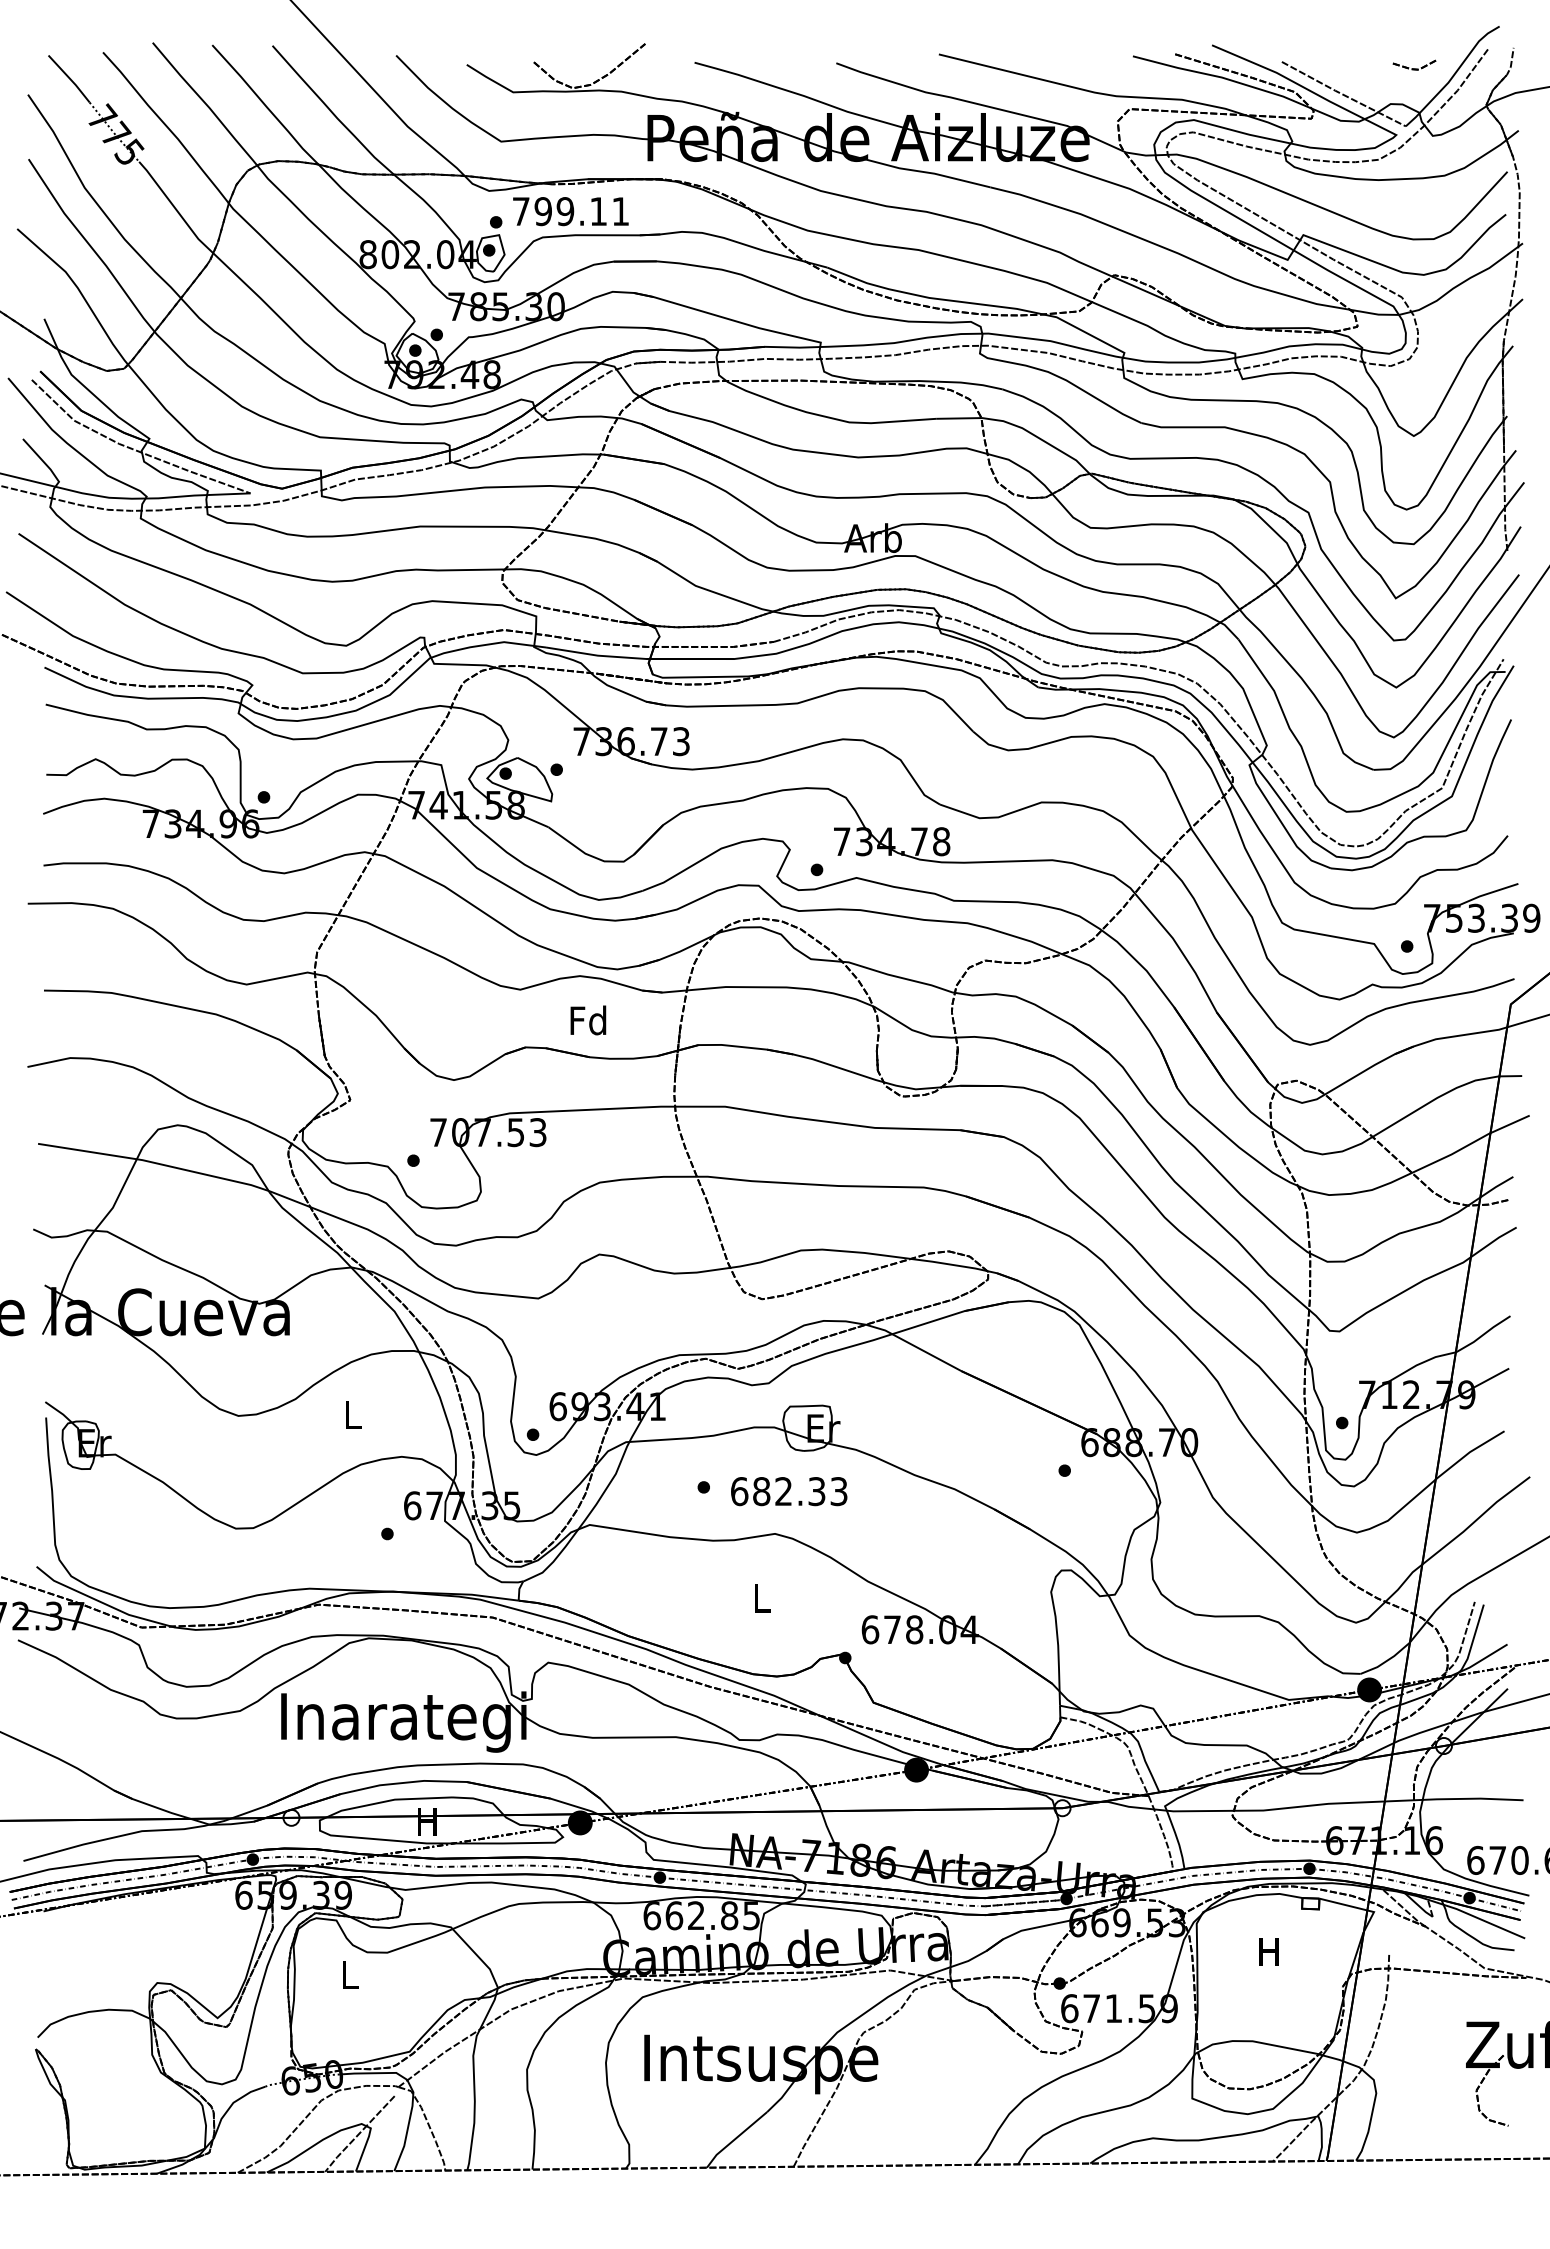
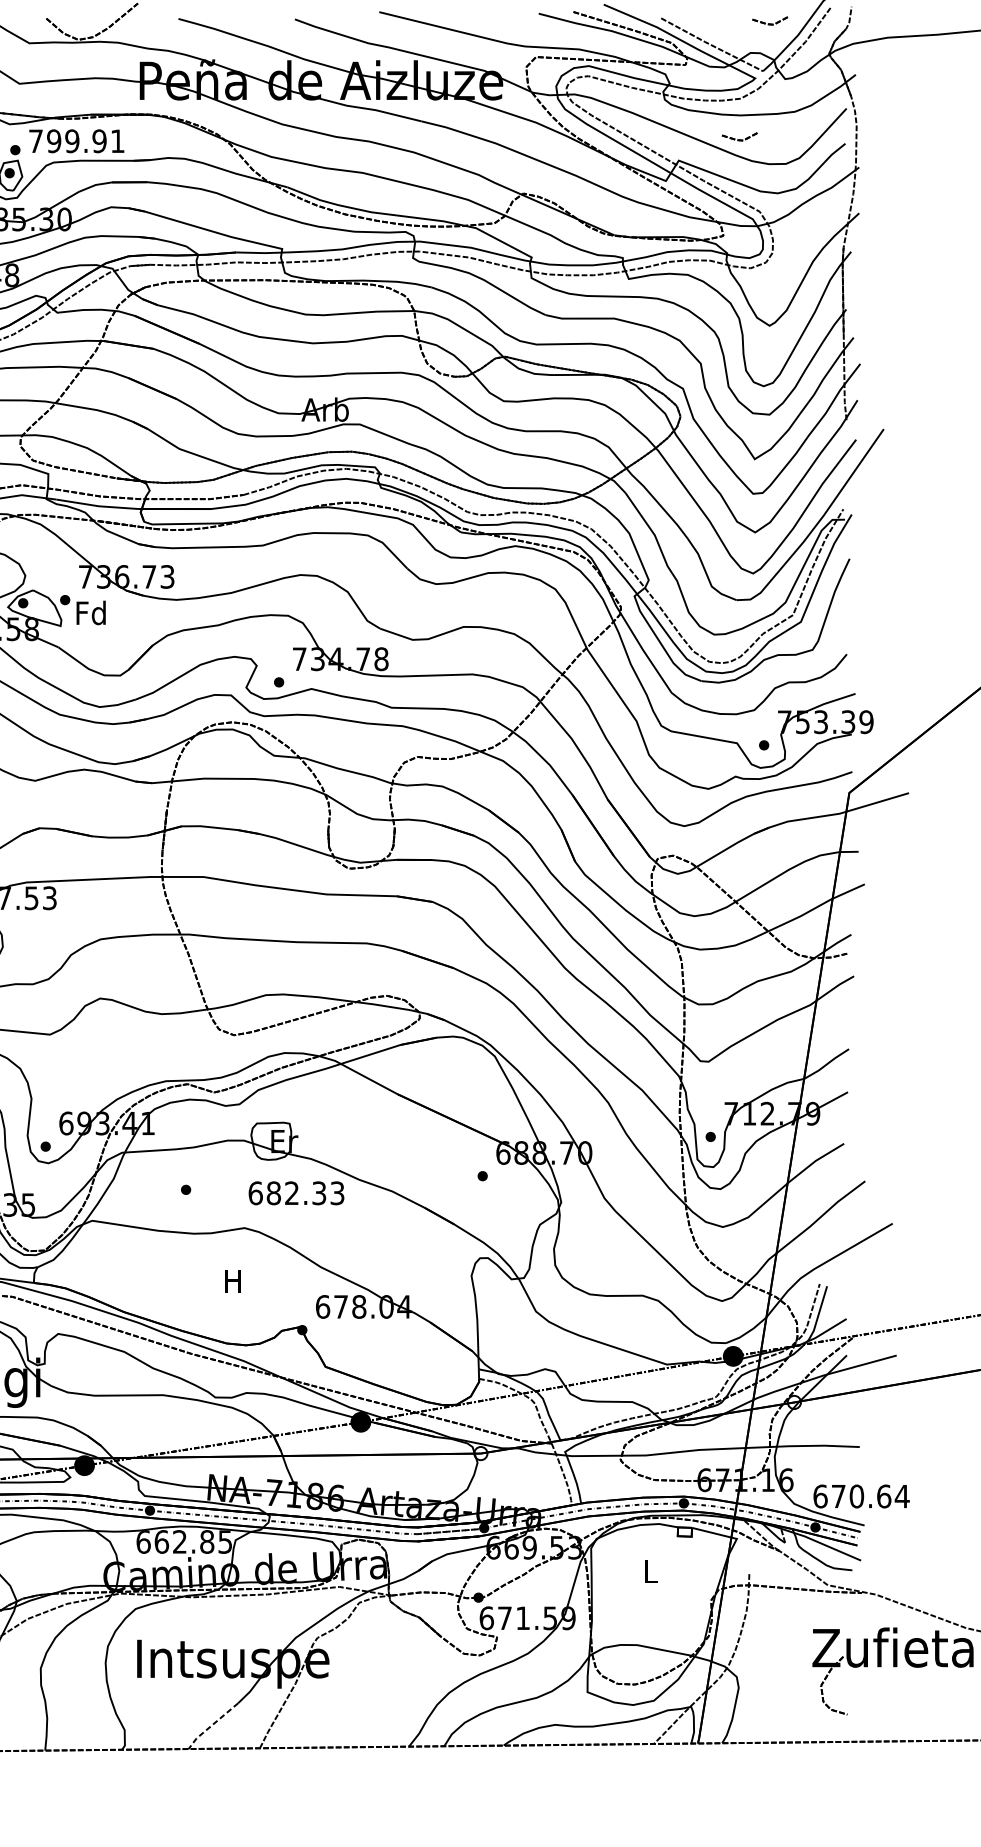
part: (1377, 205) -> (739, 136), added
text: (598, 211) -> (99, 141), 799.11 -> 799.91
text: (588, 1020) -> (91, 613), moved
text: (789, 1491) -> (296, 1193), moved
text: (761, 1598) -> (233, 1281), L -> H
text: (1268, 1951) -> (650, 1571), H -> L
line: (734, 2139) -> (211, 1725), solid -> dashed

